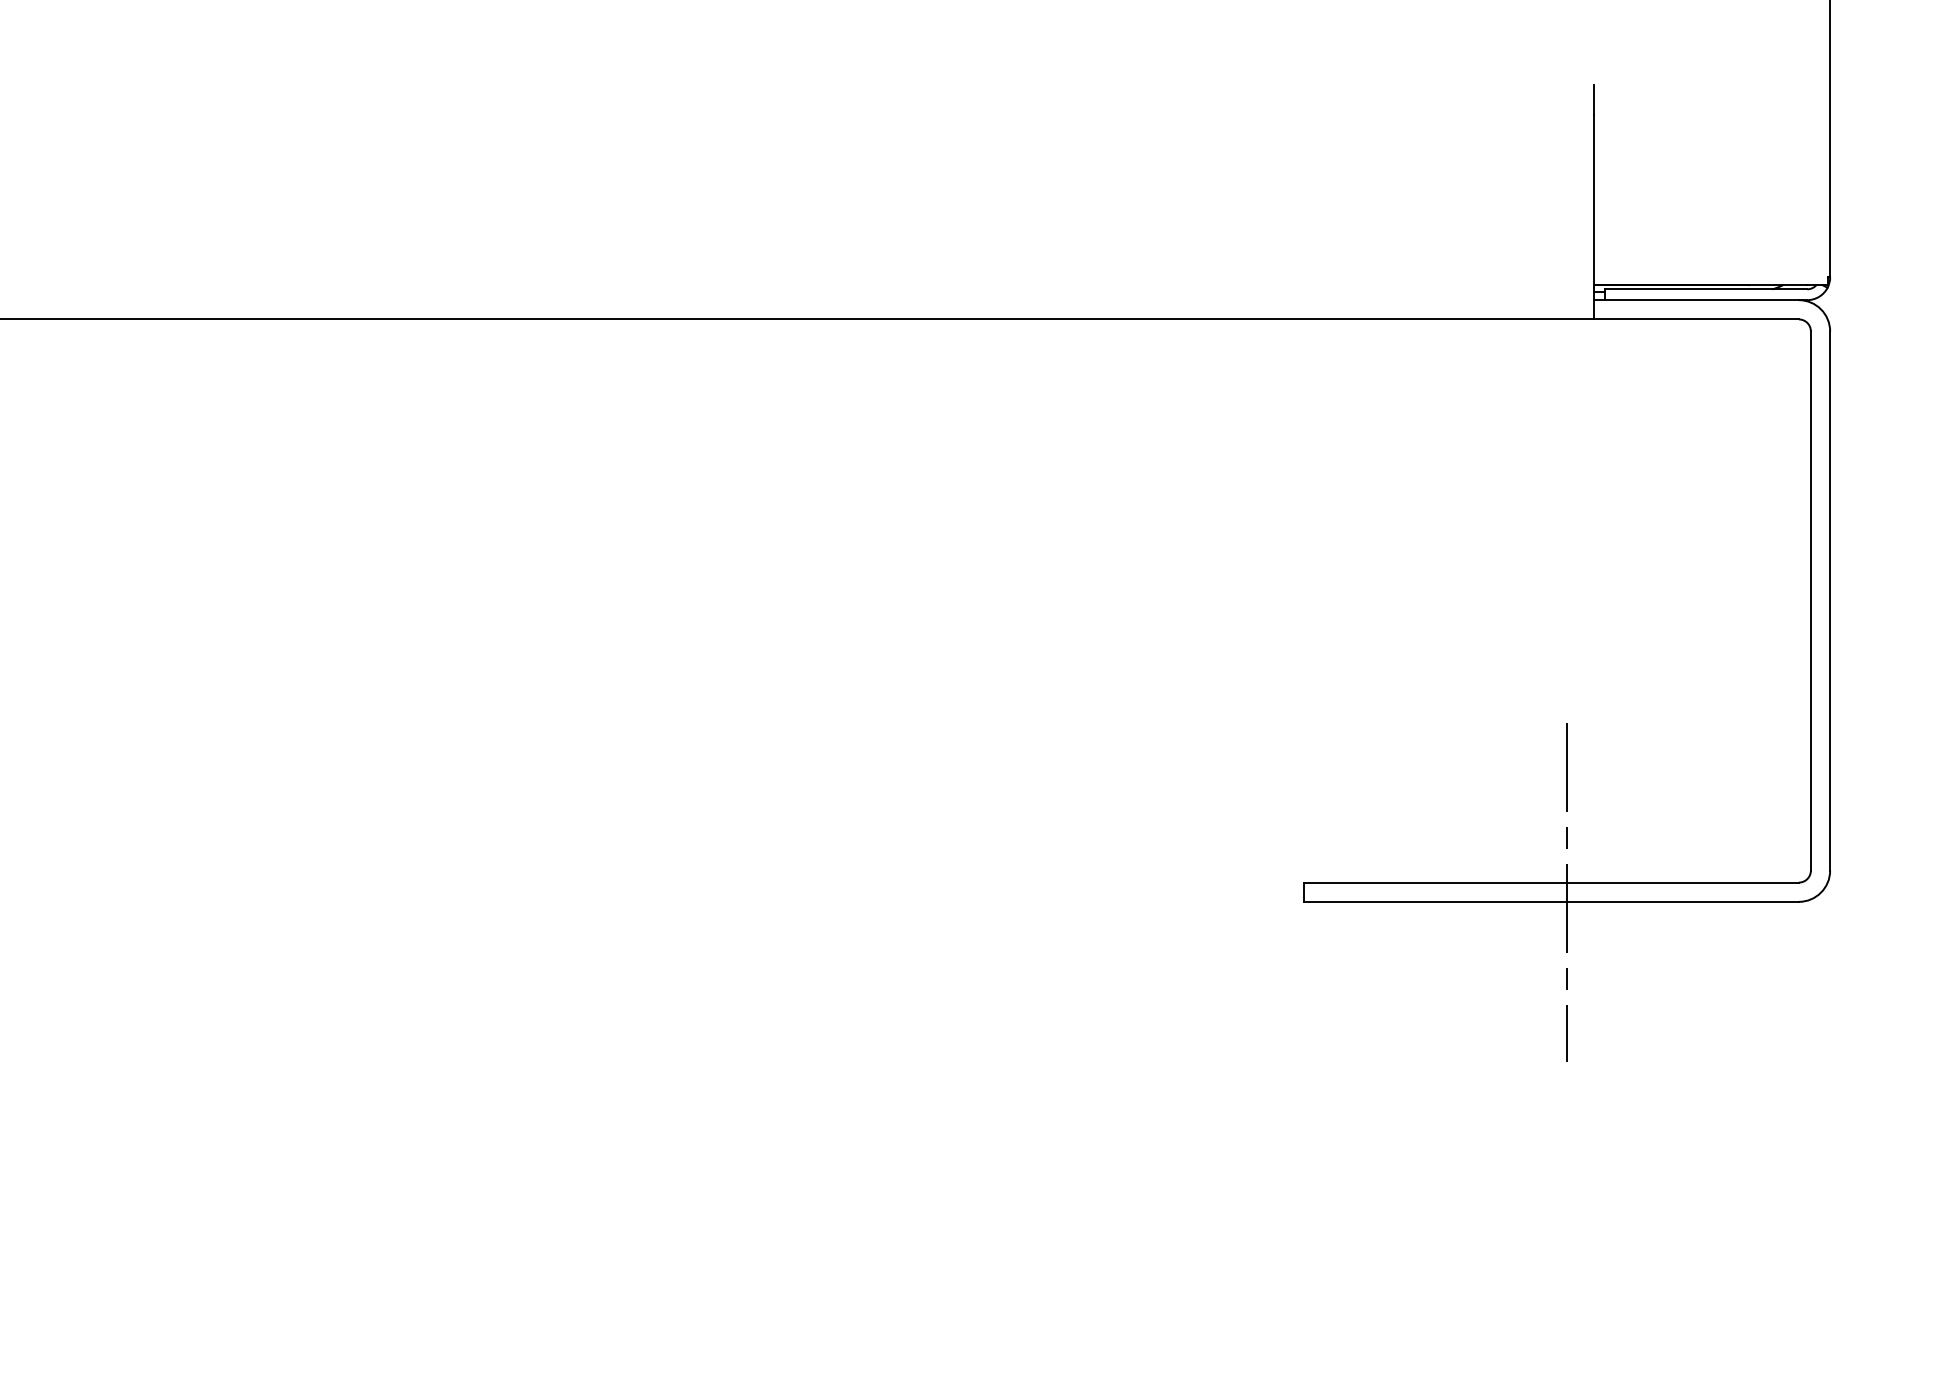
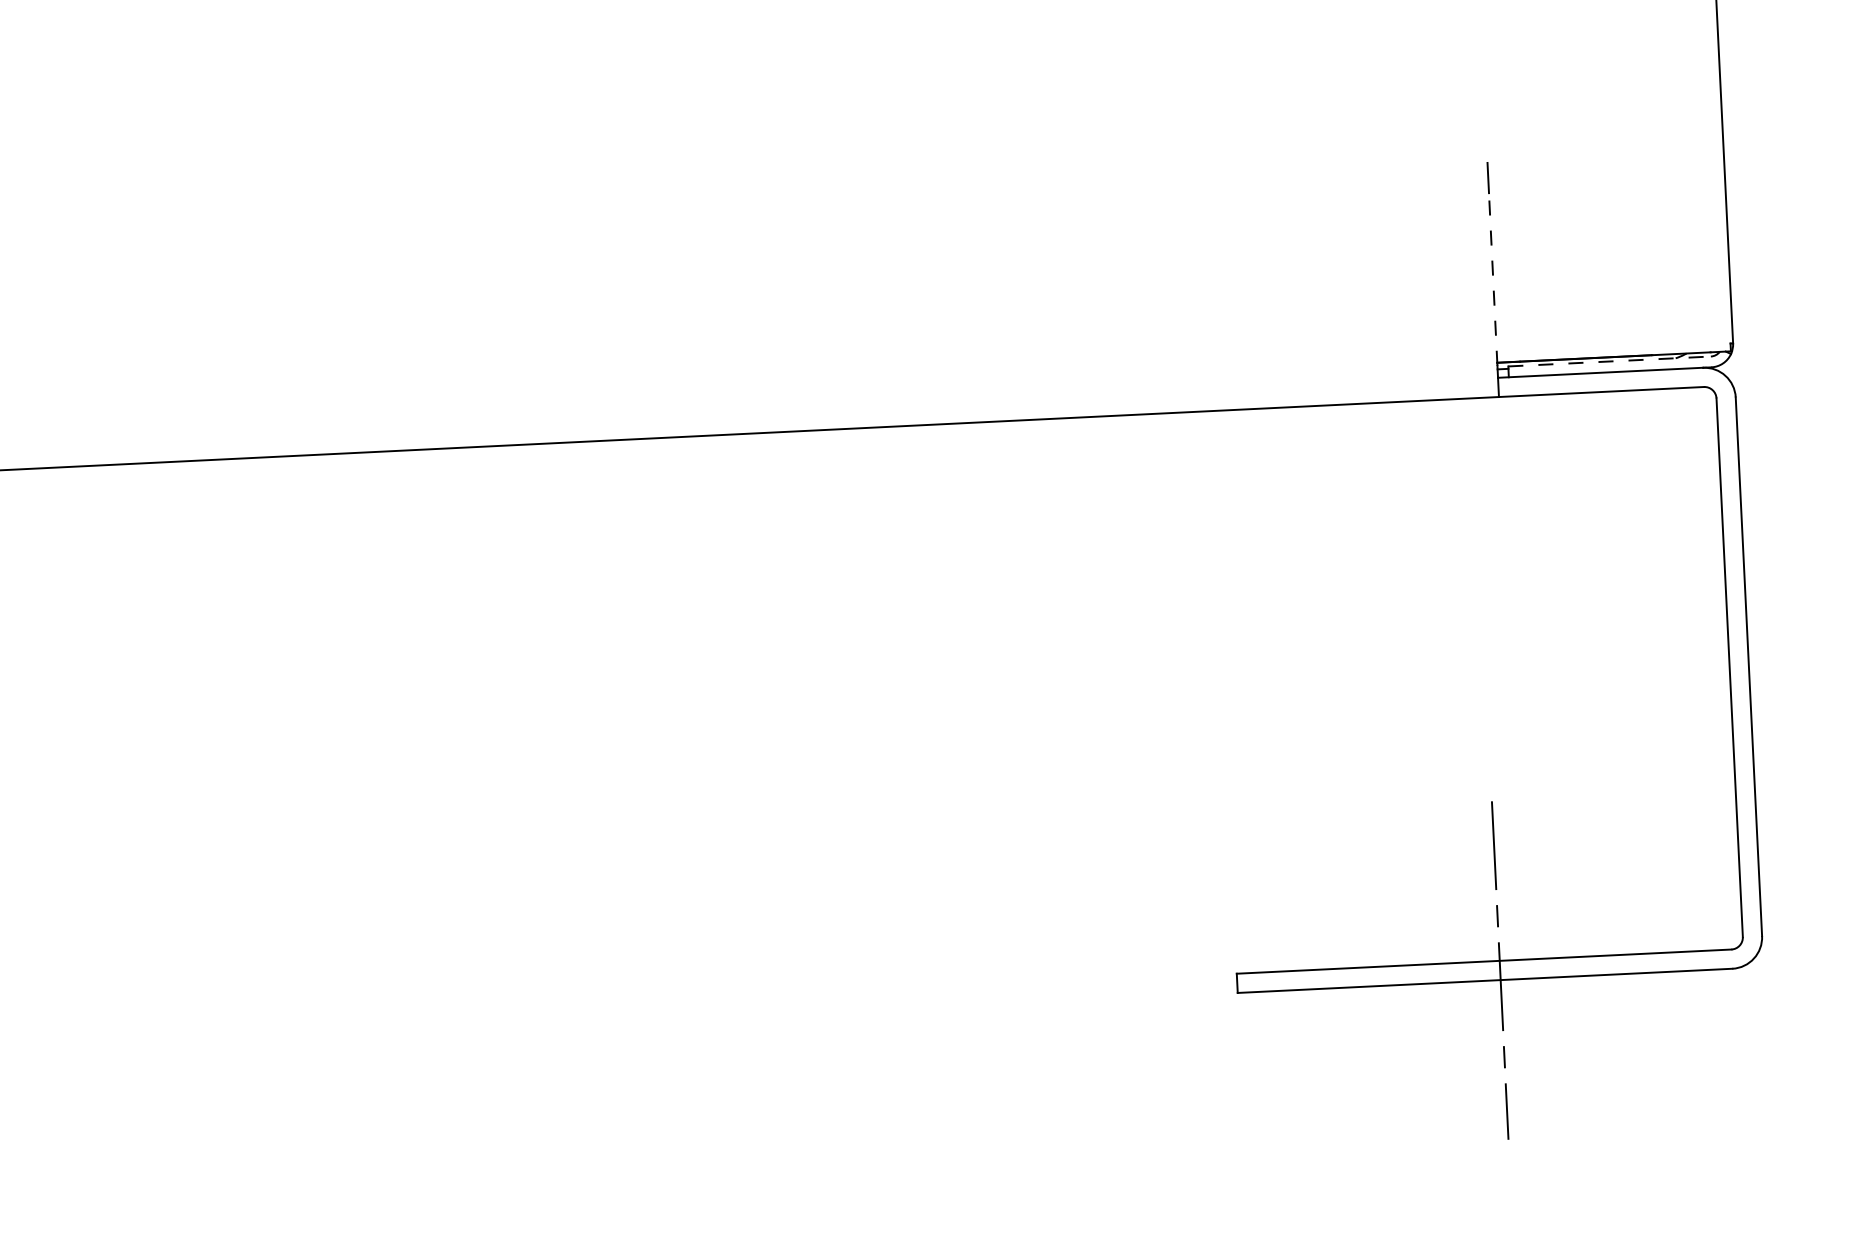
line: (1593, 201) -> (1493, 279), solid -> dashed
line: (1706, 289) -> (1610, 361), solid -> dashed

